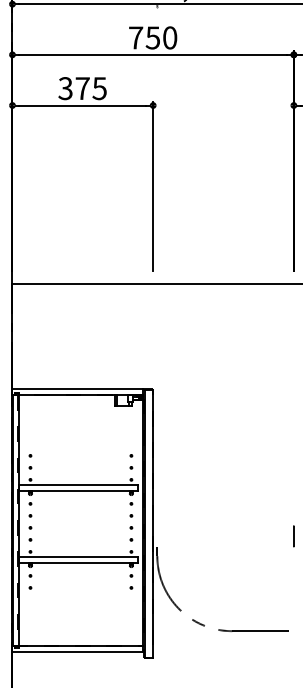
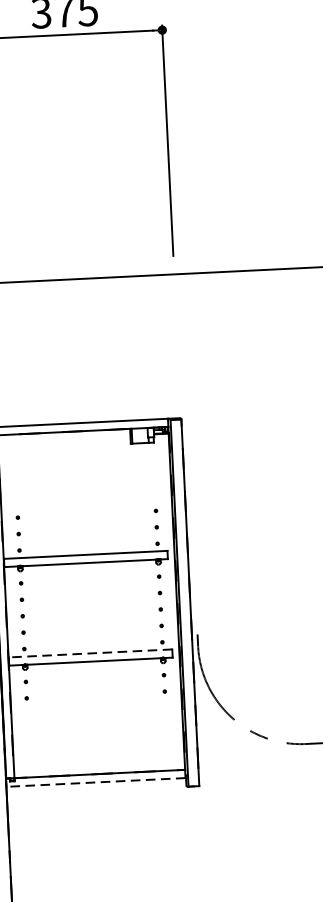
line: (78, 557) -> (90, 653), solid -> dashed
line: (77, 651) -> (95, 782), solid -> dashed

